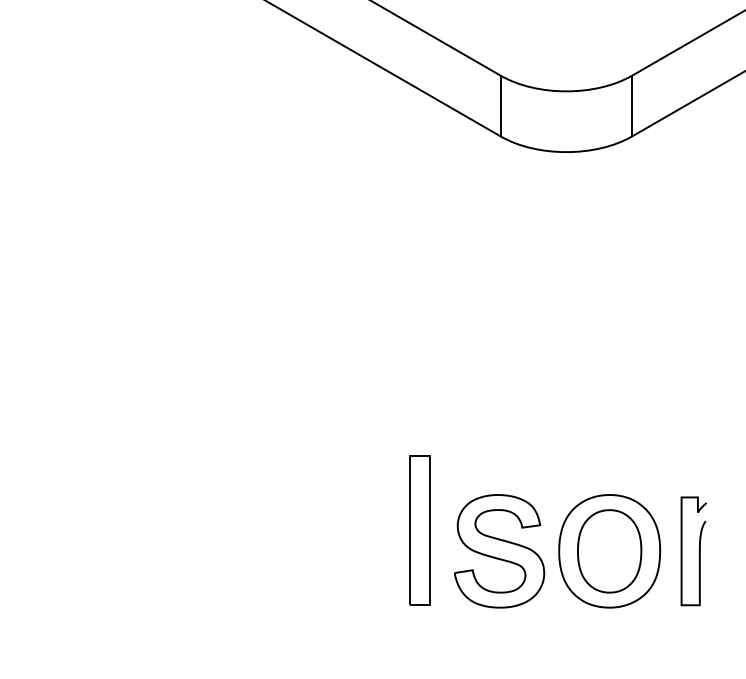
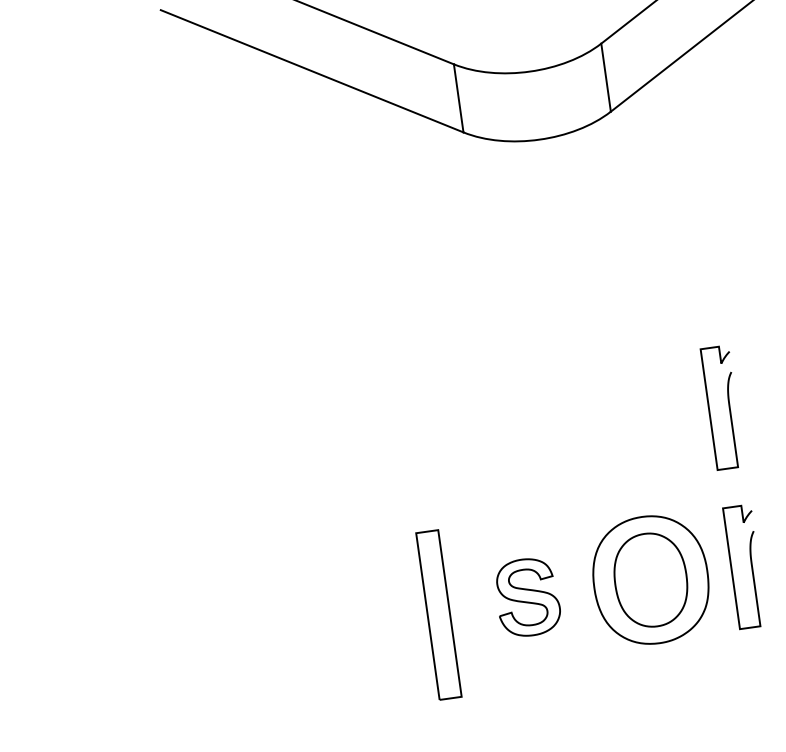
curve: (699, 409) -> (729, 407), added
part: (419, 530) -> (438, 614), moved
part: (499, 551) -> (527, 597), size x0.6

